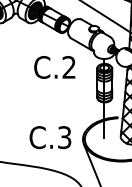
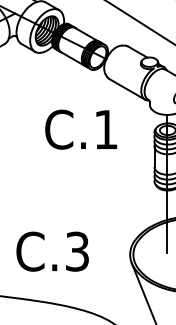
text: (68, 67) -> (104, 129), C.2 -> C.1
text: (50, 137) -> (52, 251), moved

